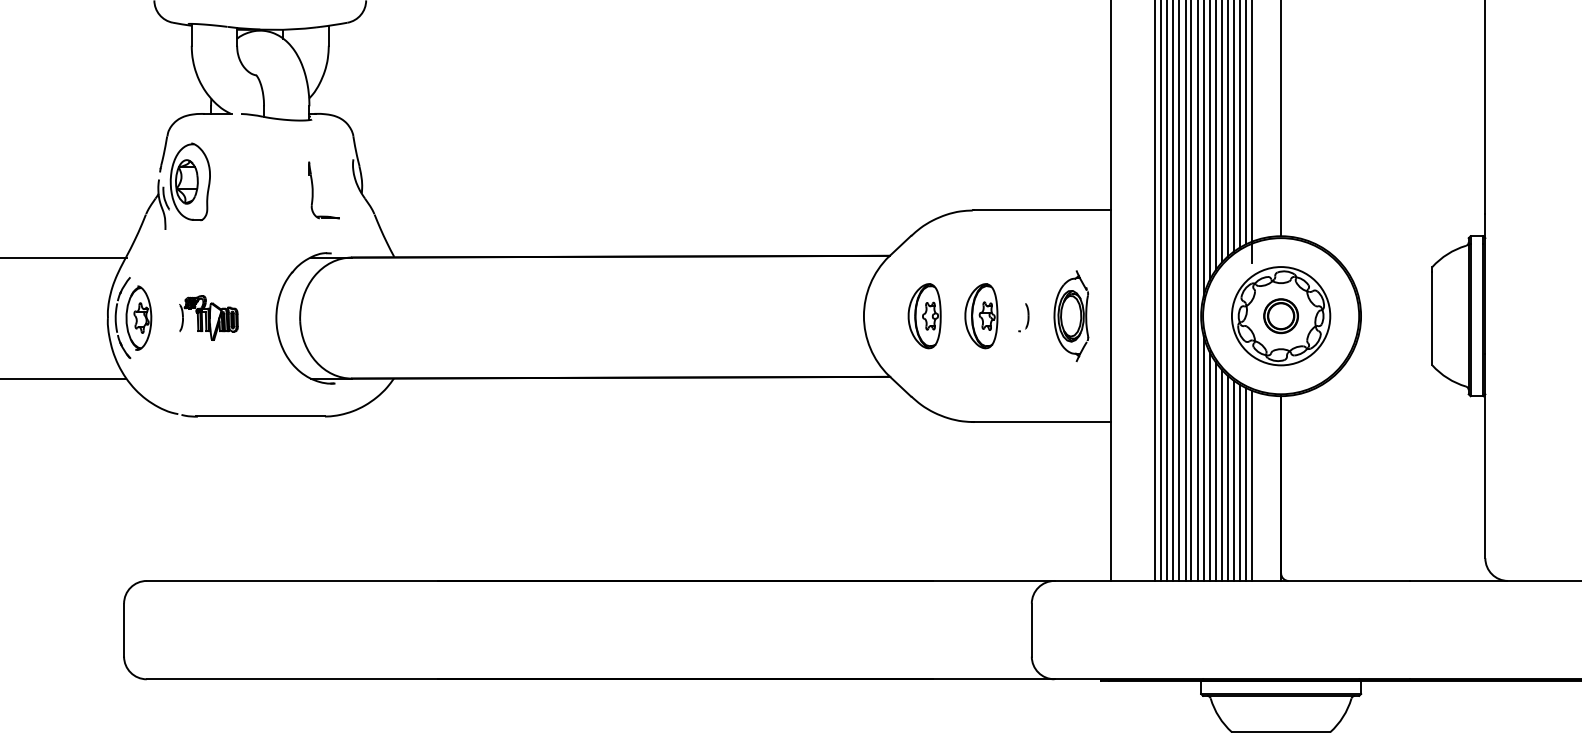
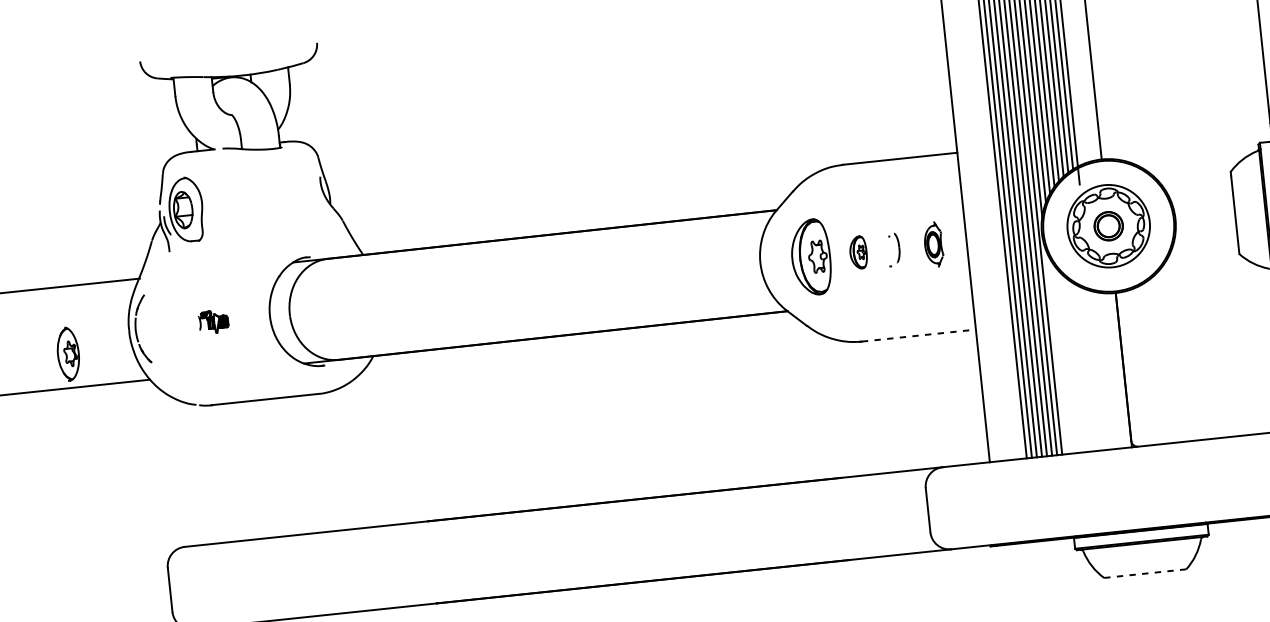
part: (313, 190) -> (289, 206), removed
part: (924, 316) -> (810, 257), size x1.4
part: (981, 316) -> (858, 252), size x0.6
part: (1071, 316) -> (933, 244), size x0.6
part: (138, 317) -> (68, 353), moved
part: (208, 317) -> (213, 321), size x0.6
part: (1023, 317) -> (893, 249), size x1.4
line: (1043, 422) -> (919, 335), solid -> dashed
line: (1203, 457) -> (1056, 351), removed
line: (1209, 466) -> (1062, 358), removed
line: (1215, 471) -> (1067, 361), removed
line: (1221, 474) -> (1072, 363), removed
line: (1227, 477) -> (1078, 365), removed
line: (1233, 480) -> (1083, 367), removed
line: (1239, 482) -> (1088, 368), removed
line: (1246, 484) -> (1094, 369), removed
line: (1251, 485) -> (1098, 370), removed
line: (1280, 732) -> (1144, 573), solid -> dashed

